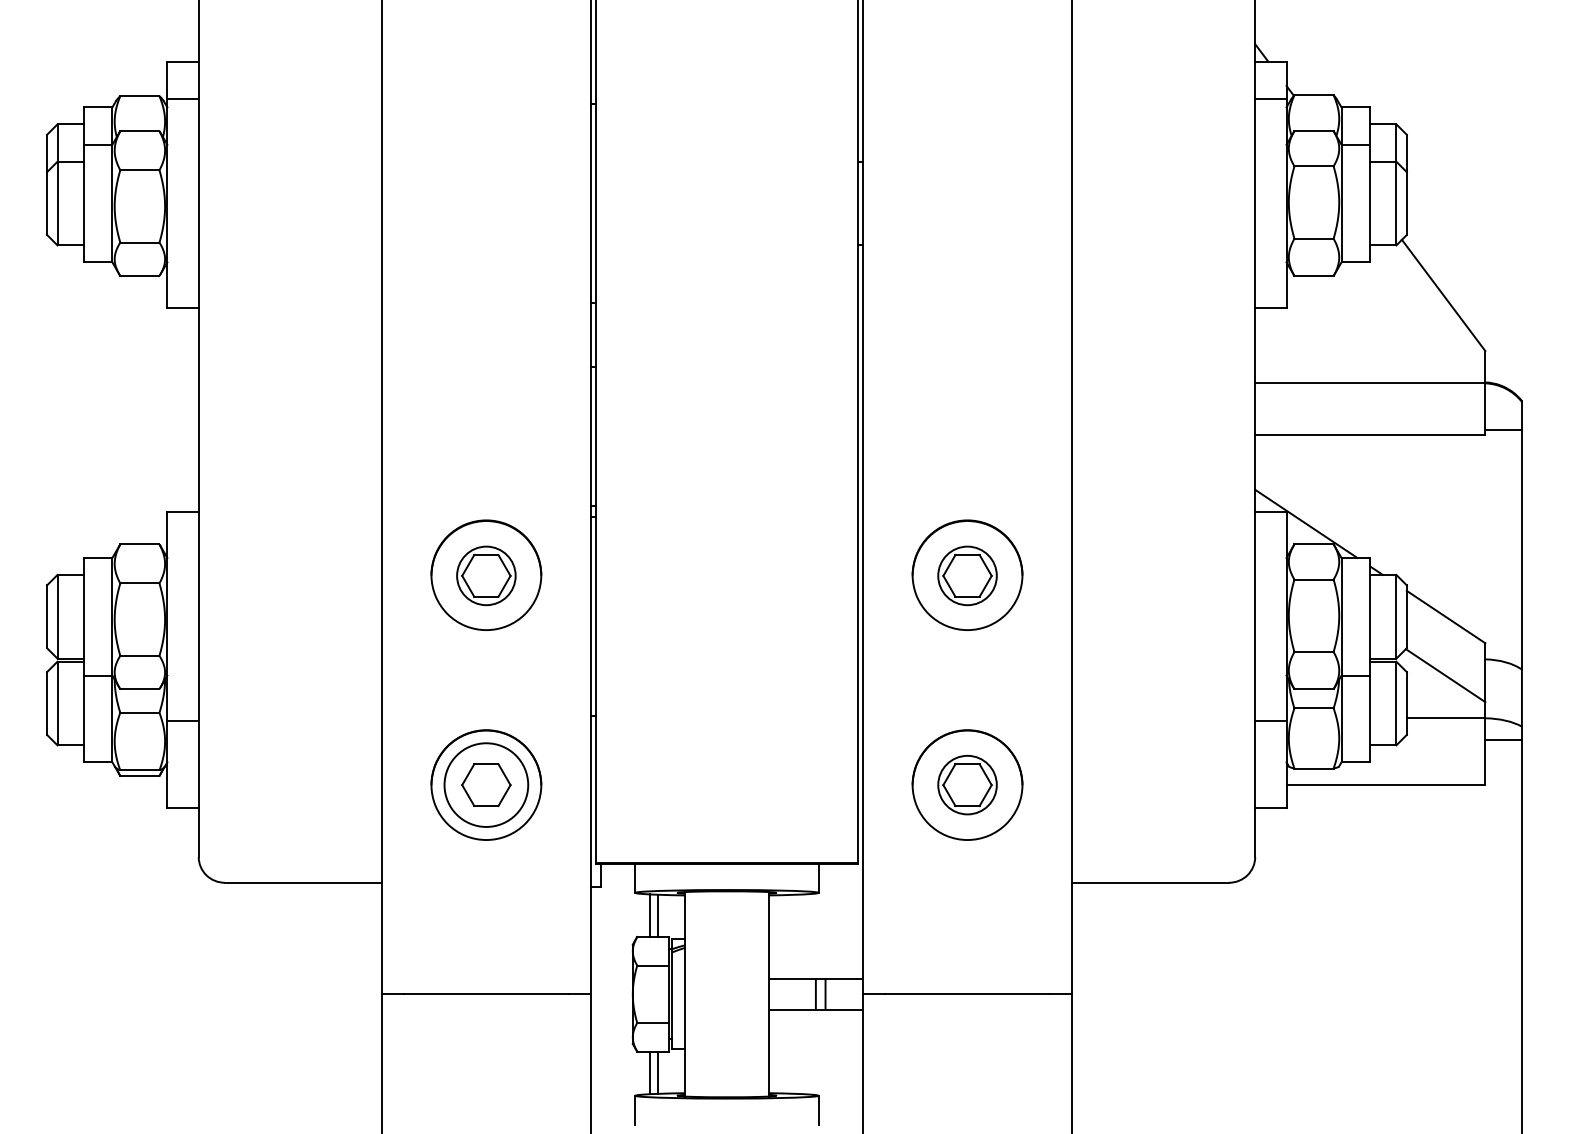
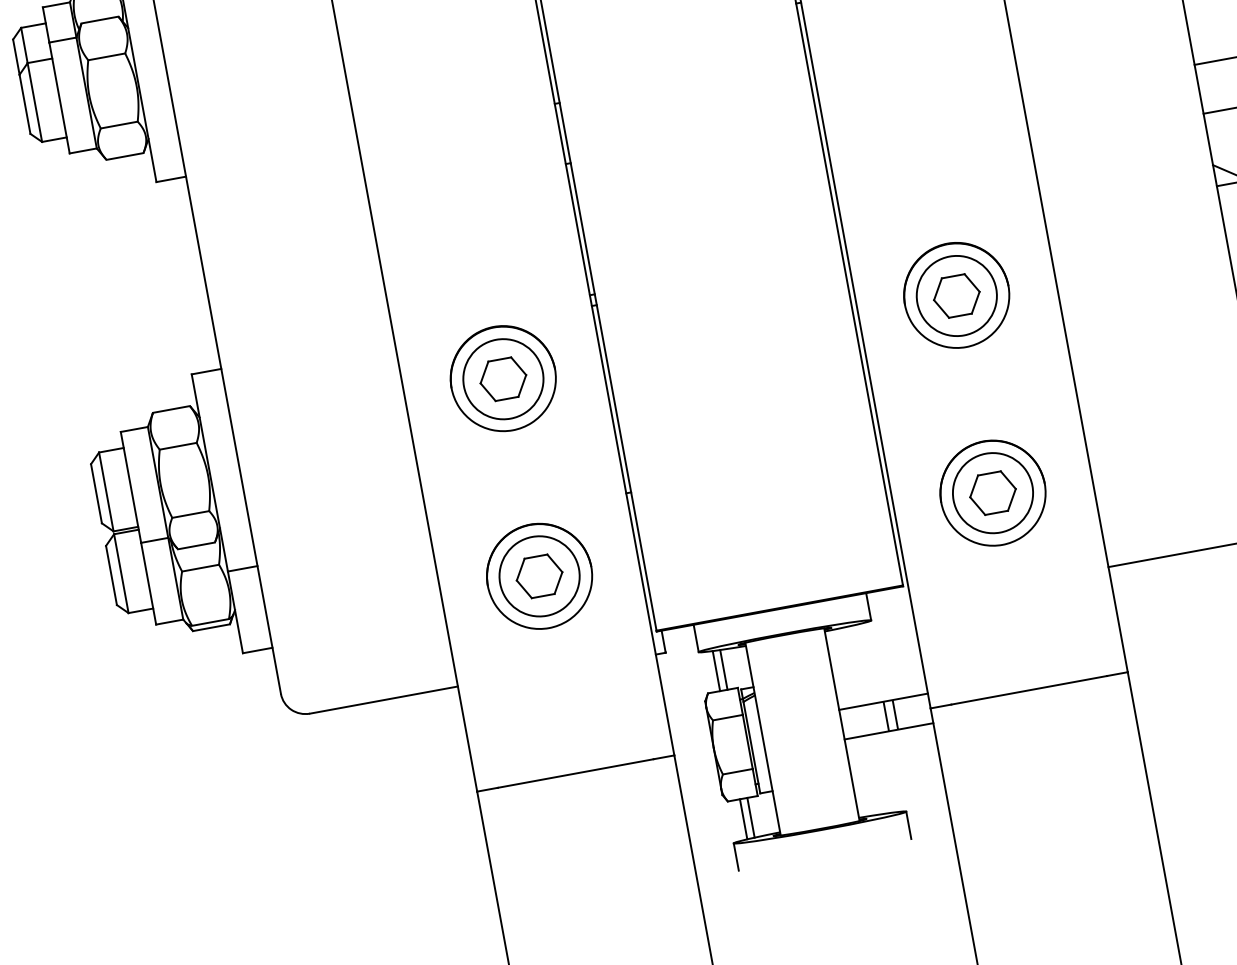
circle: (486, 575) -> (503, 378), size x1.43
circle: (967, 575) -> (956, 295), size x1.43
circle: (967, 784) -> (992, 492), size x1.43

